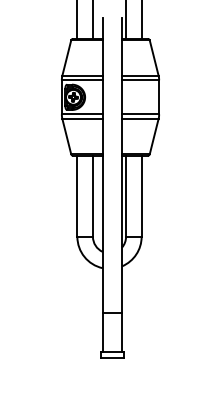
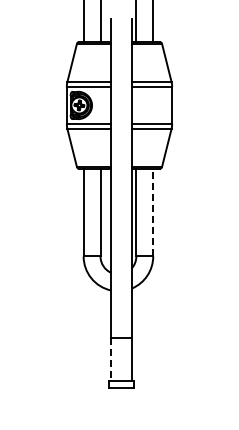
line: (141, 196) -> (153, 212), solid -> dashed
line: (103, 332) -> (111, 360), solid -> dashed

